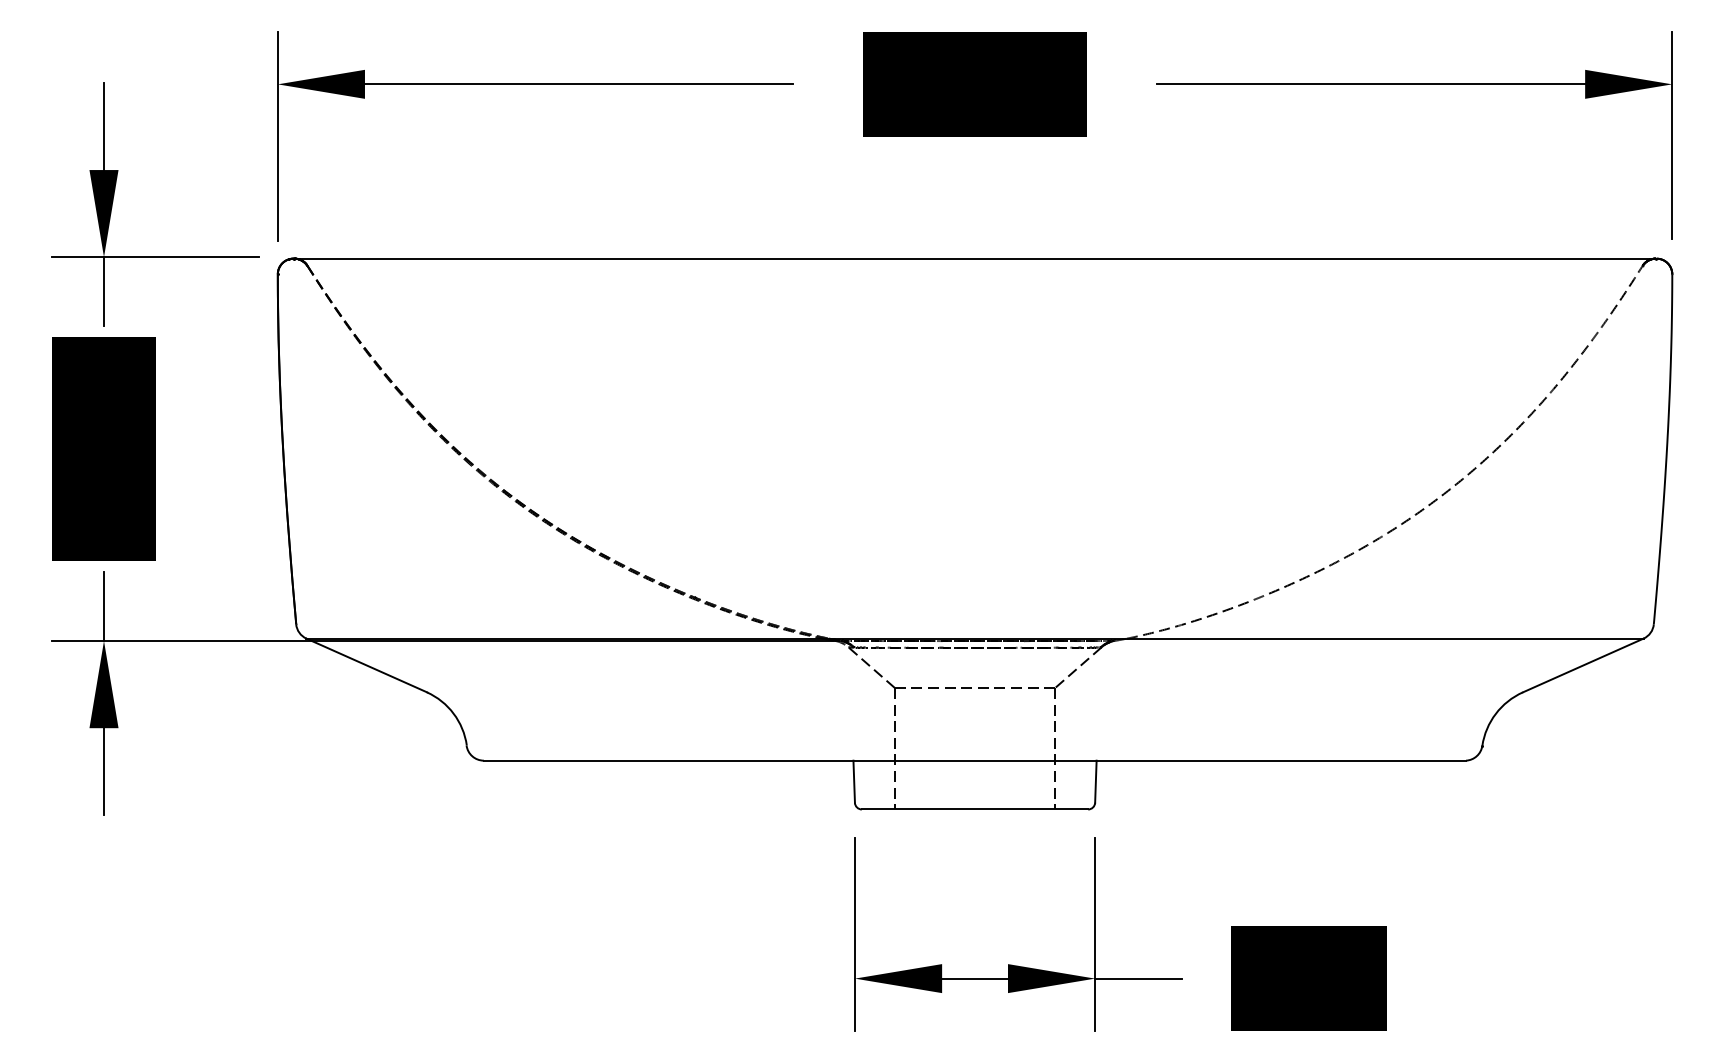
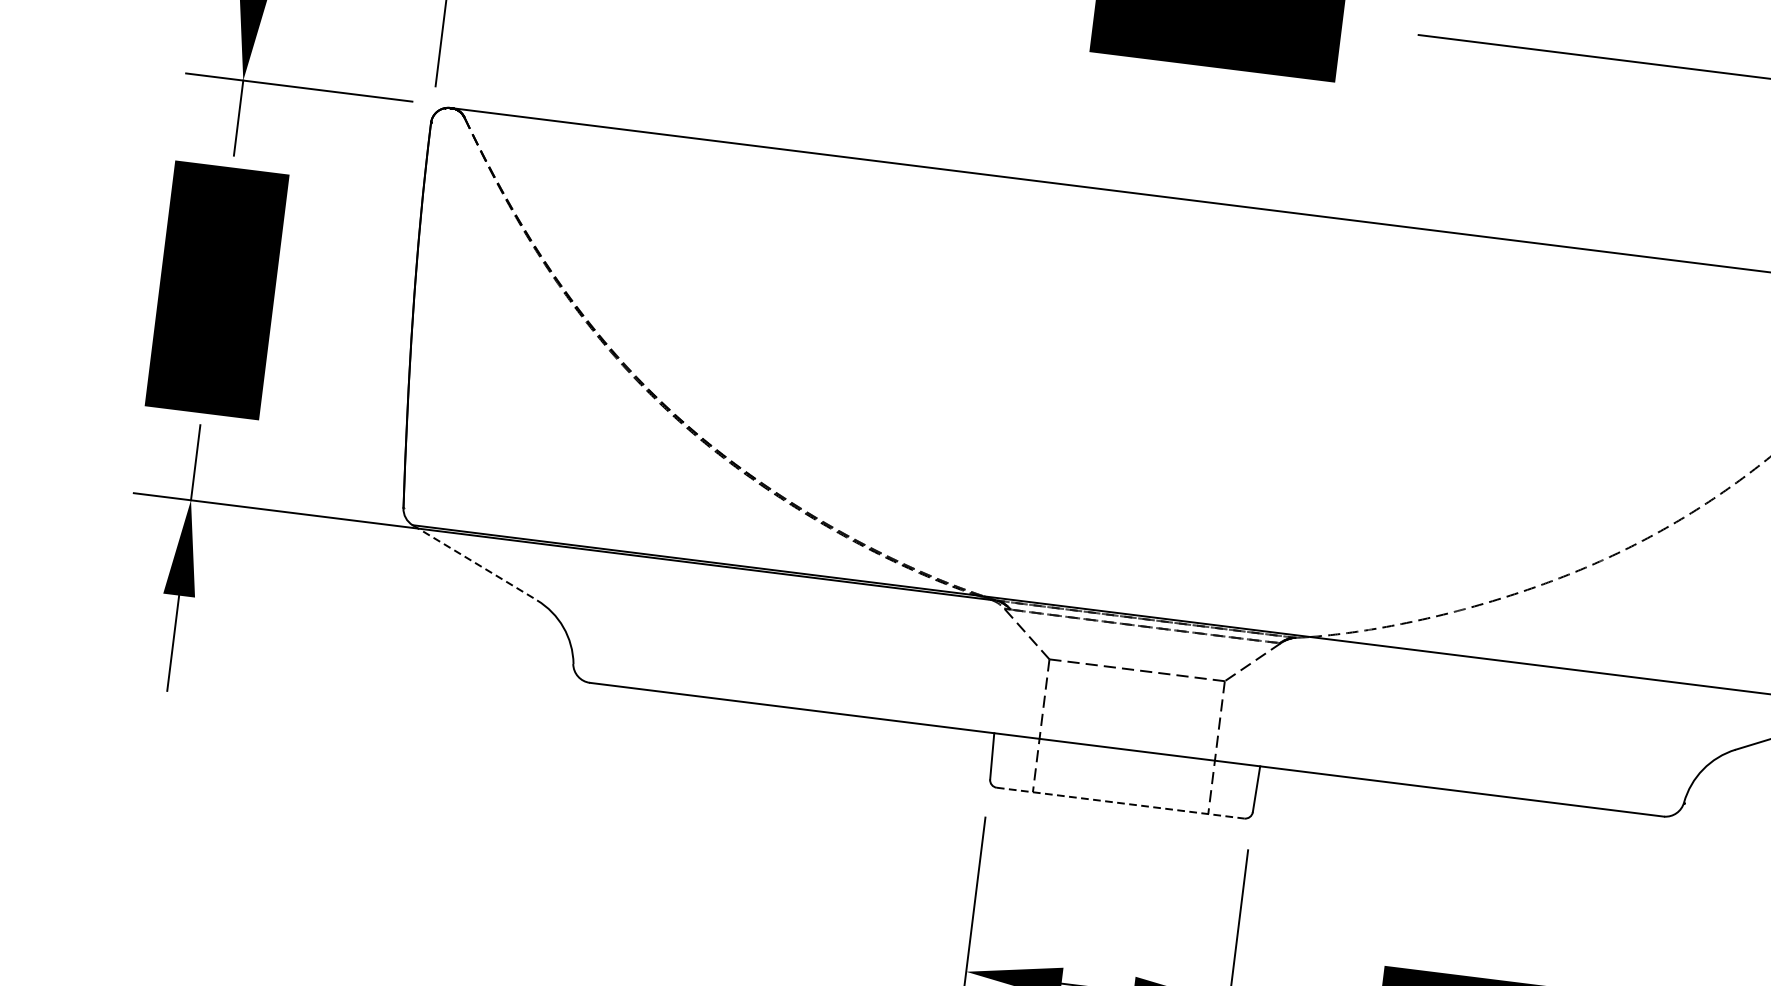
line: (367, 665) -> (475, 562), solid -> dashed
line: (975, 809) -> (1121, 803), solid -> dashed

